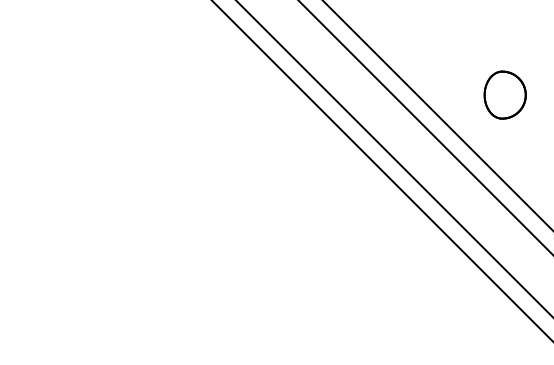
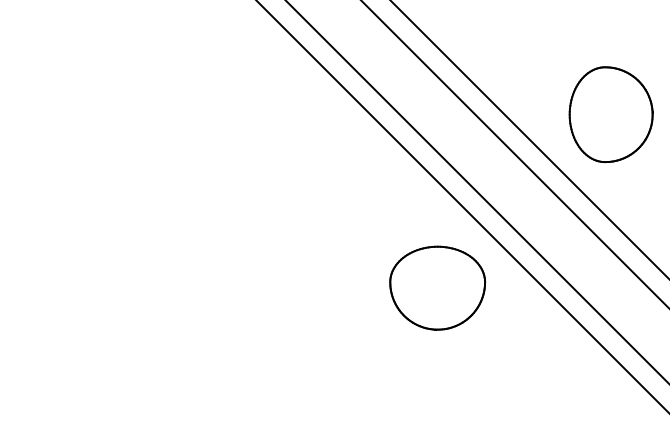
part: (504, 94) -> (610, 114), size x1.67
part: (361, 237) -> (437, 287), added

